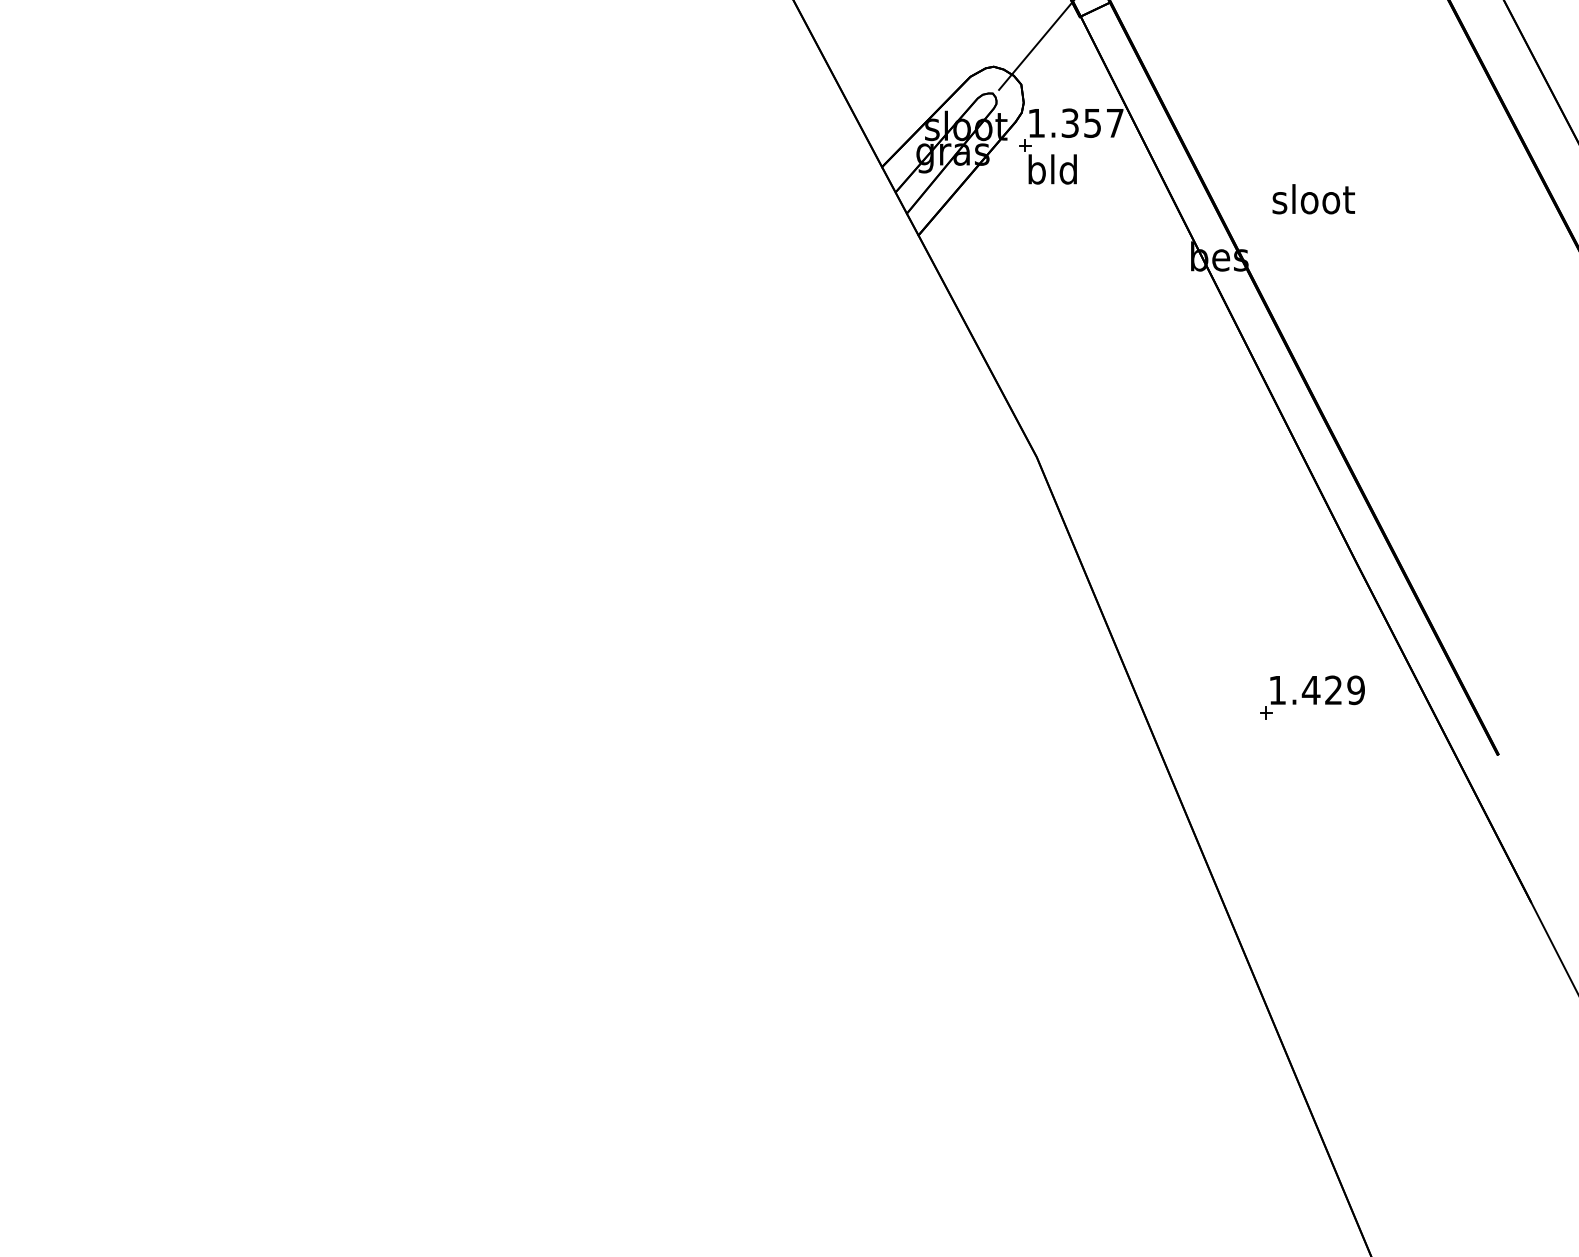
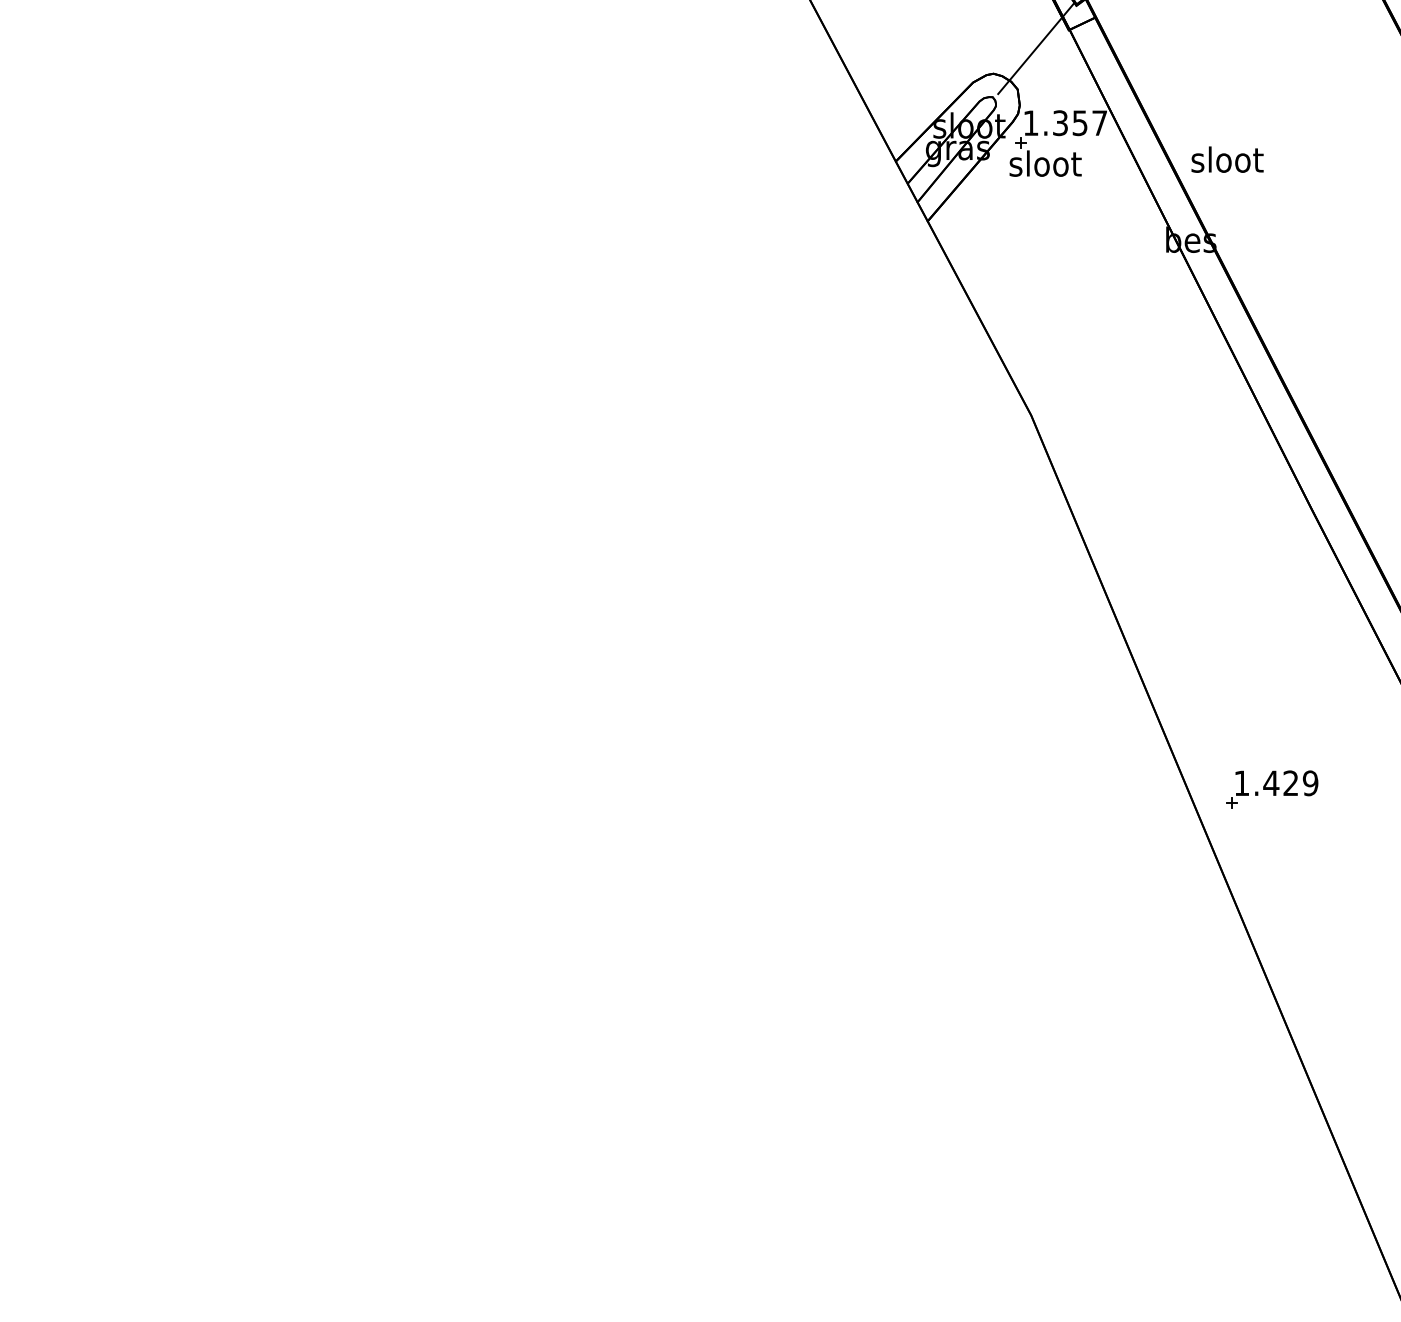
text: (1053, 169) -> (1045, 163), bld -> sloot
text: (1313, 199) -> (1227, 159), moved
part: (1312, 697) -> (1272, 789), moved

